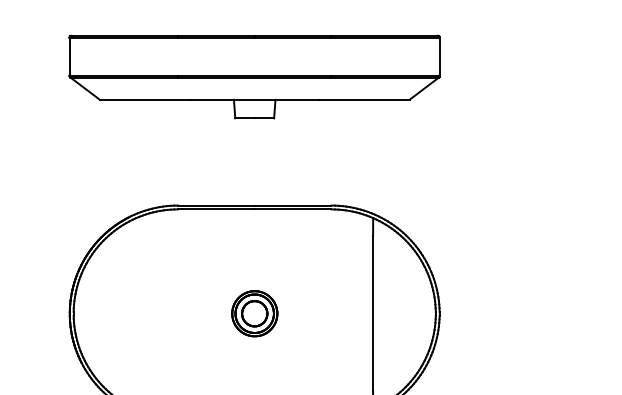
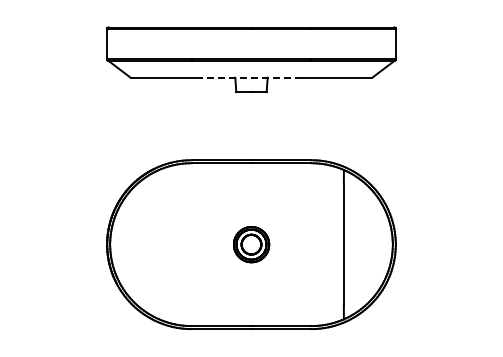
line: (254, 99) -> (251, 77), solid -> dashed

